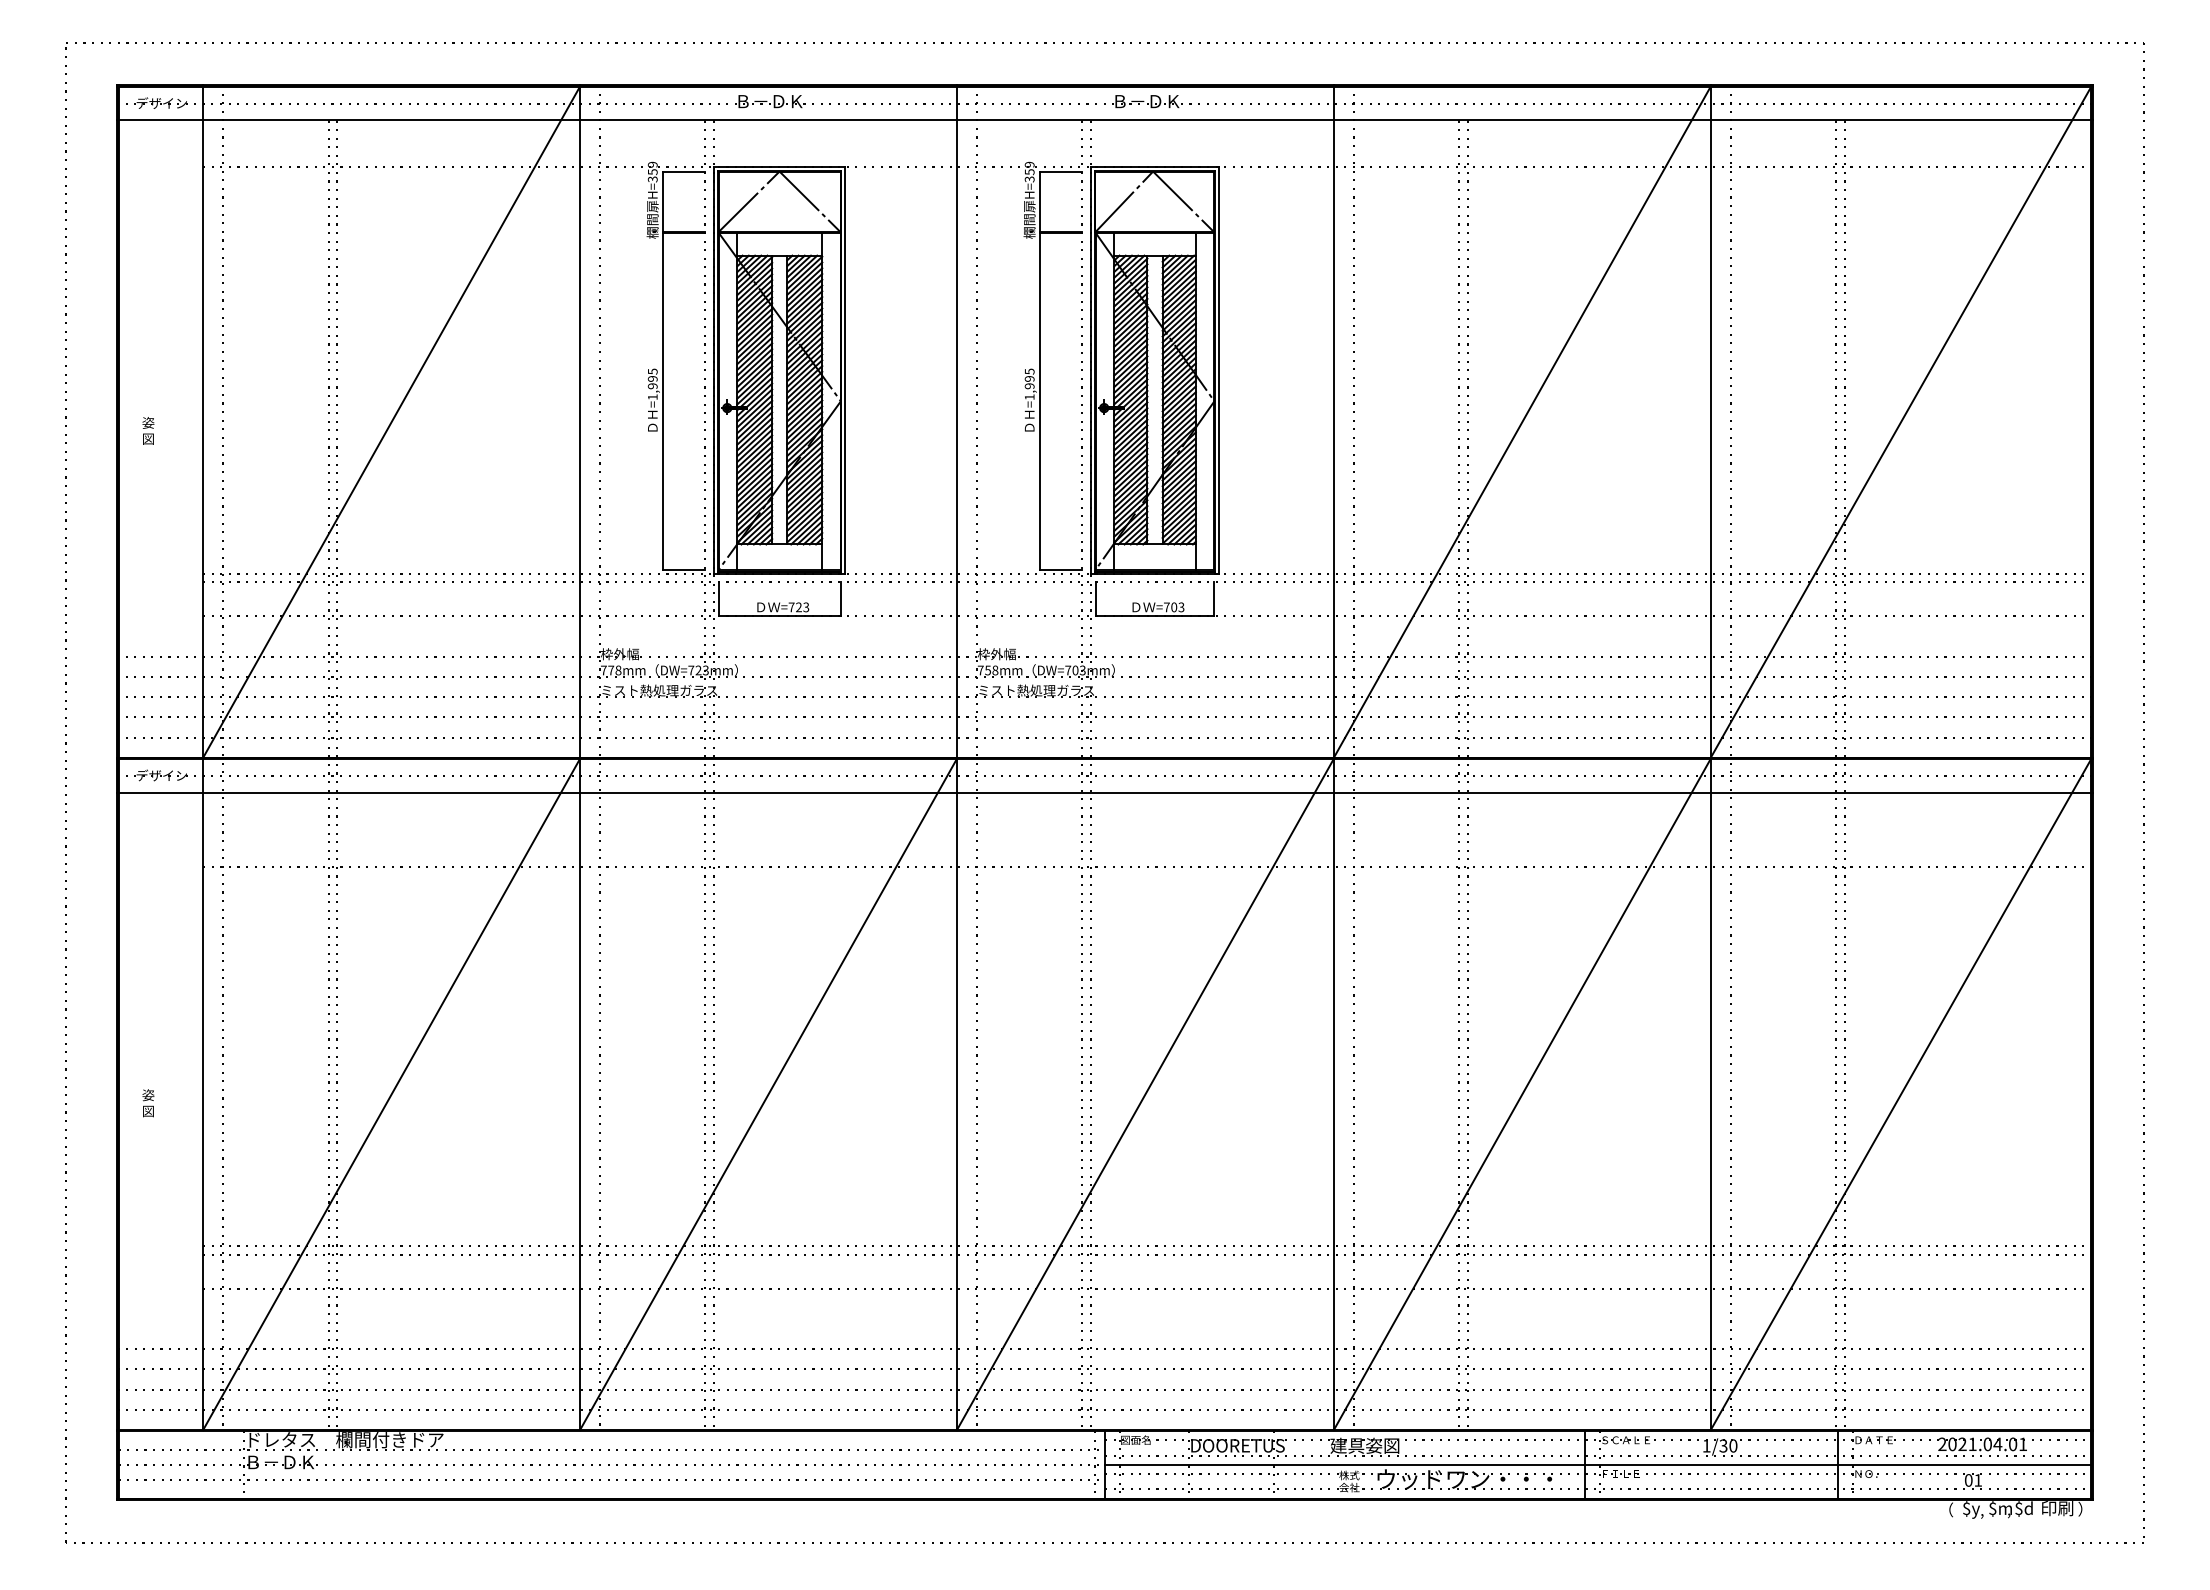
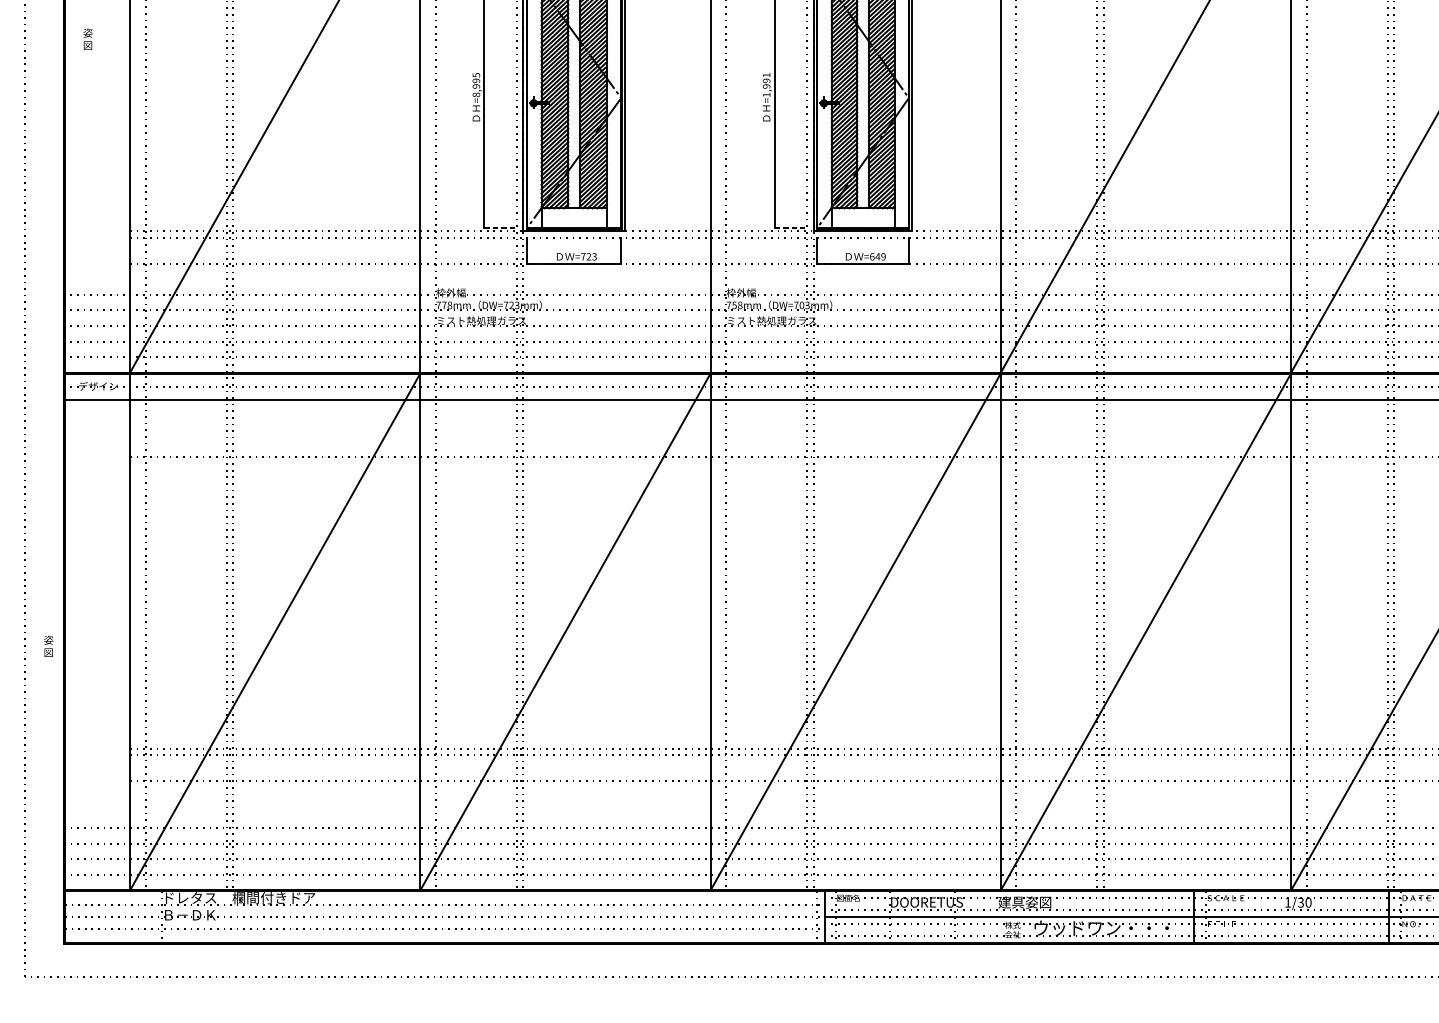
text: (1029, 371) -> (766, 75), =1,995 -> =1,991
text: (652, 397) -> (476, 95), =1,995 -> =8,995
text: (148, 430) -> (88, 38), moved
line: (684, 569) -> (500, 227), solid -> dashed
line: (1061, 569) -> (791, 227), solid -> dashed
text: (1174, 607) -> (878, 256), =703 -> =649
text: (148, 1103) -> (48, 646), moved

